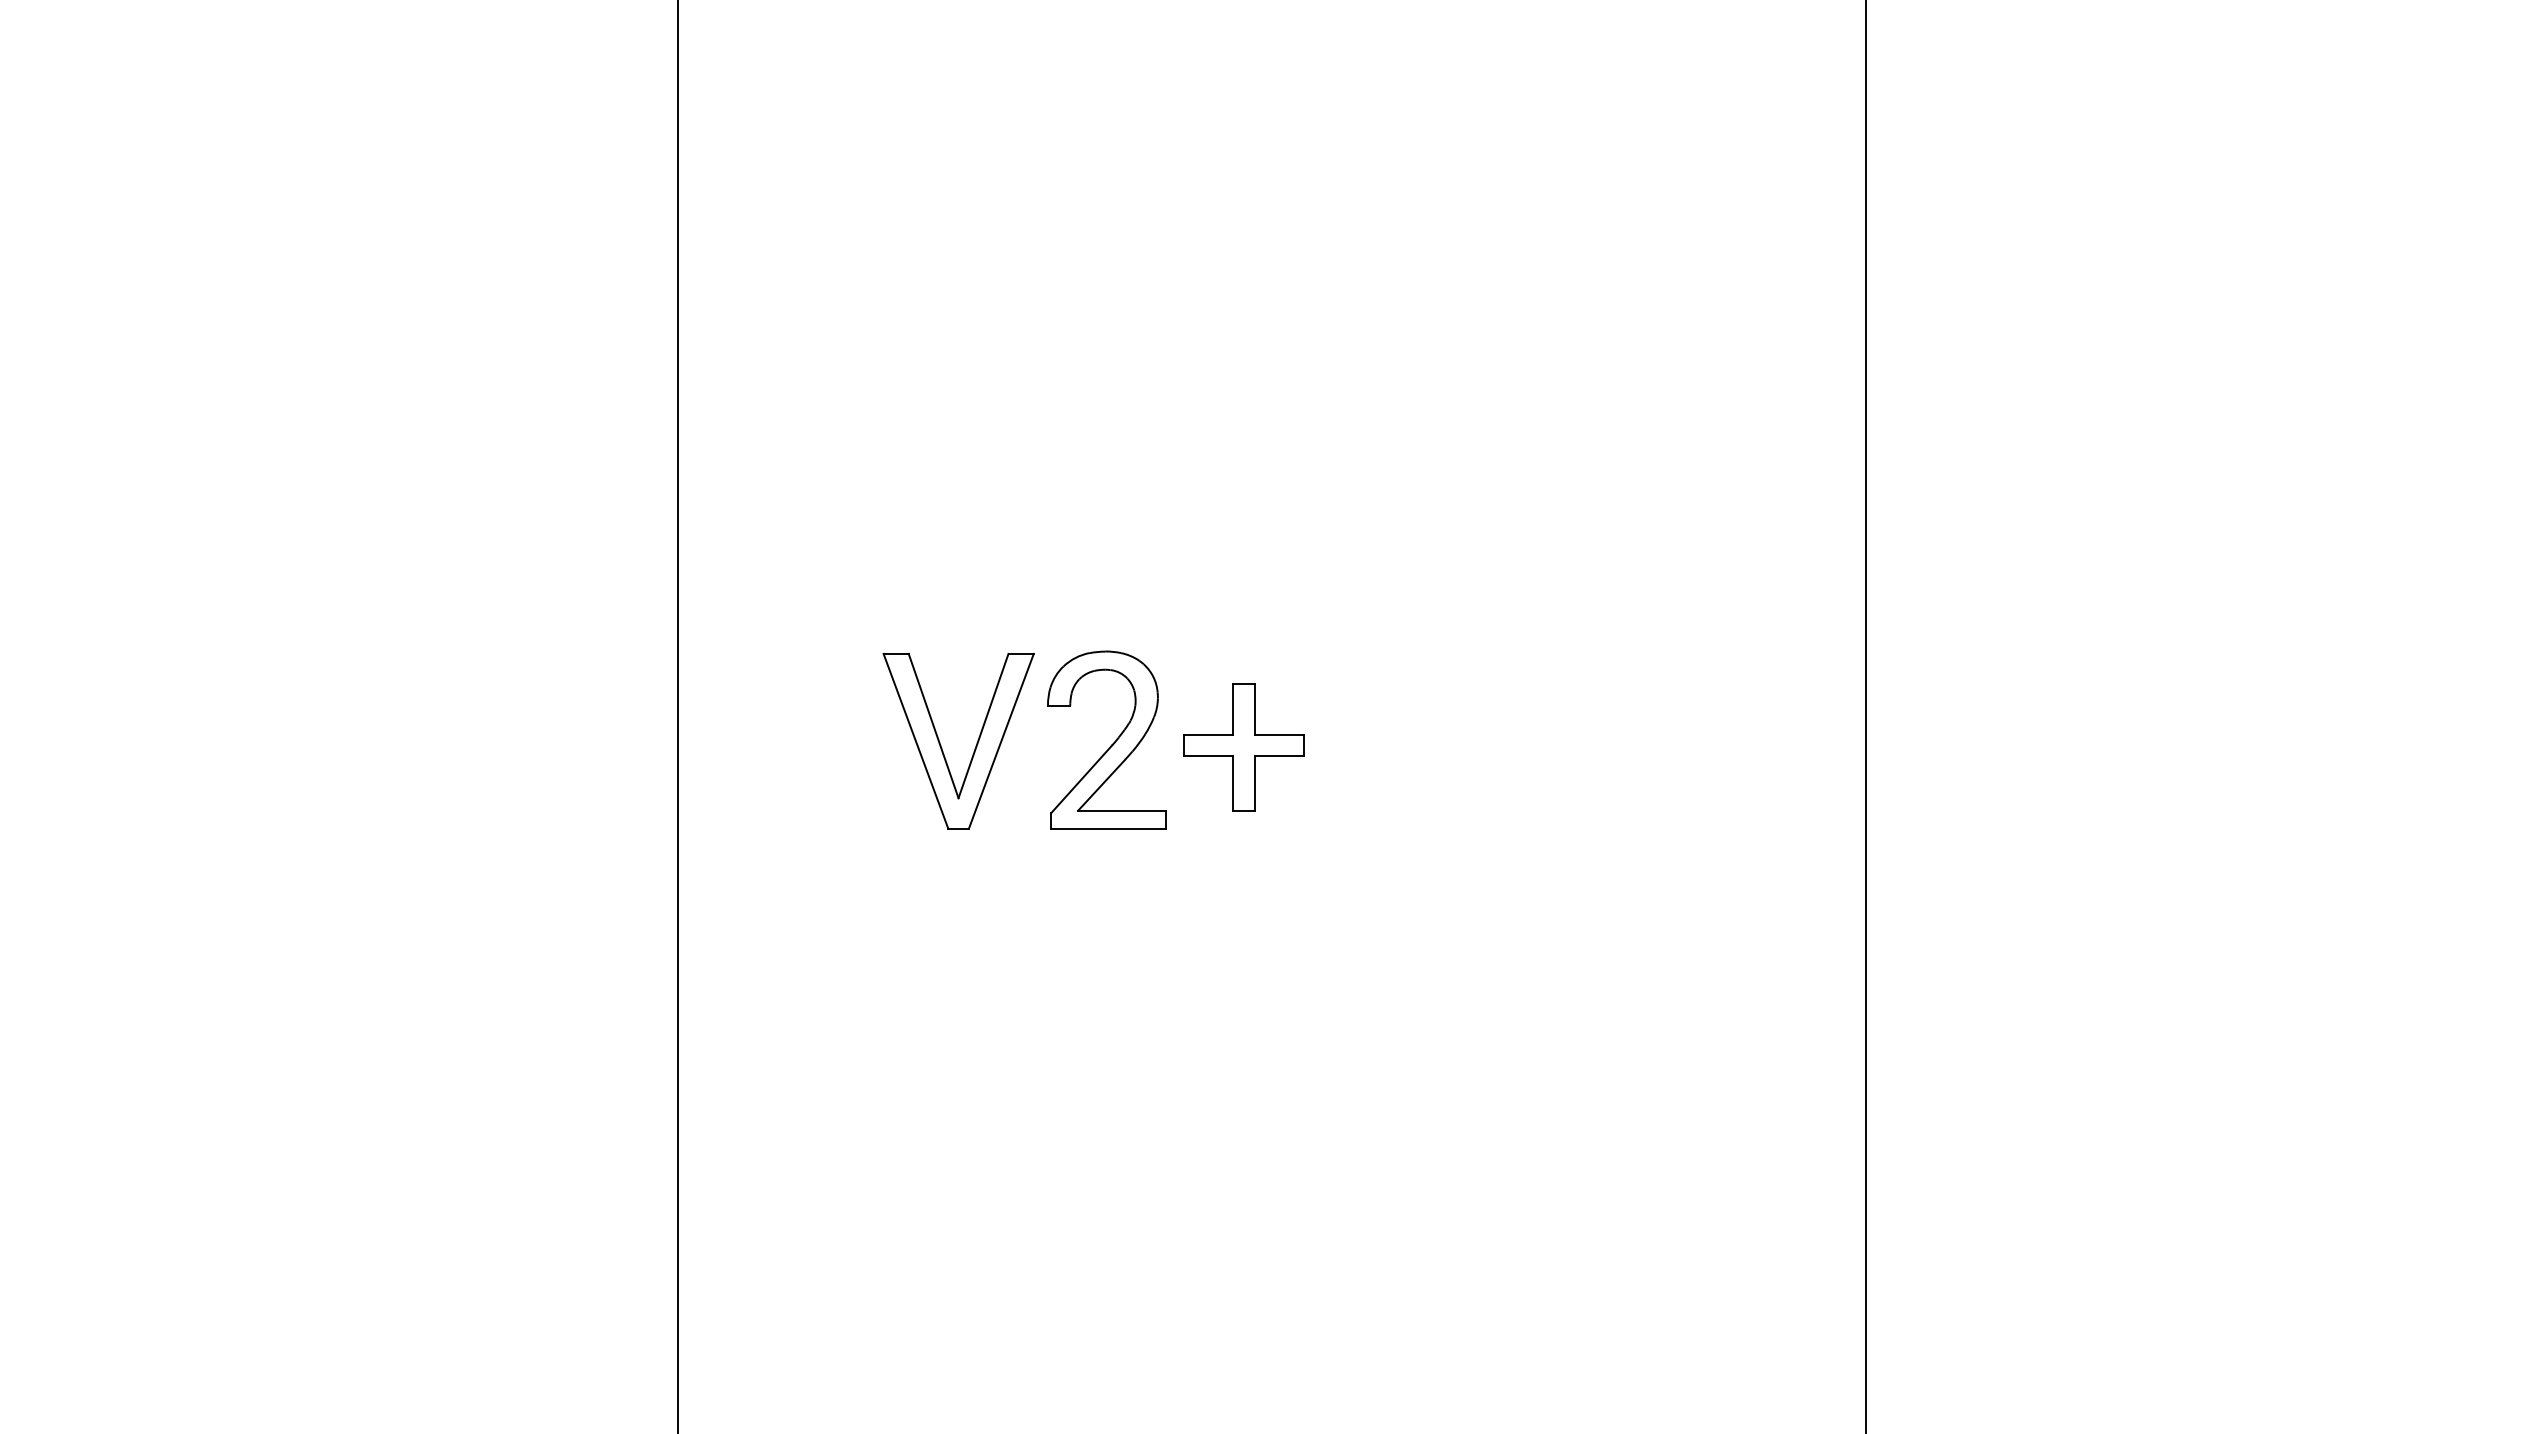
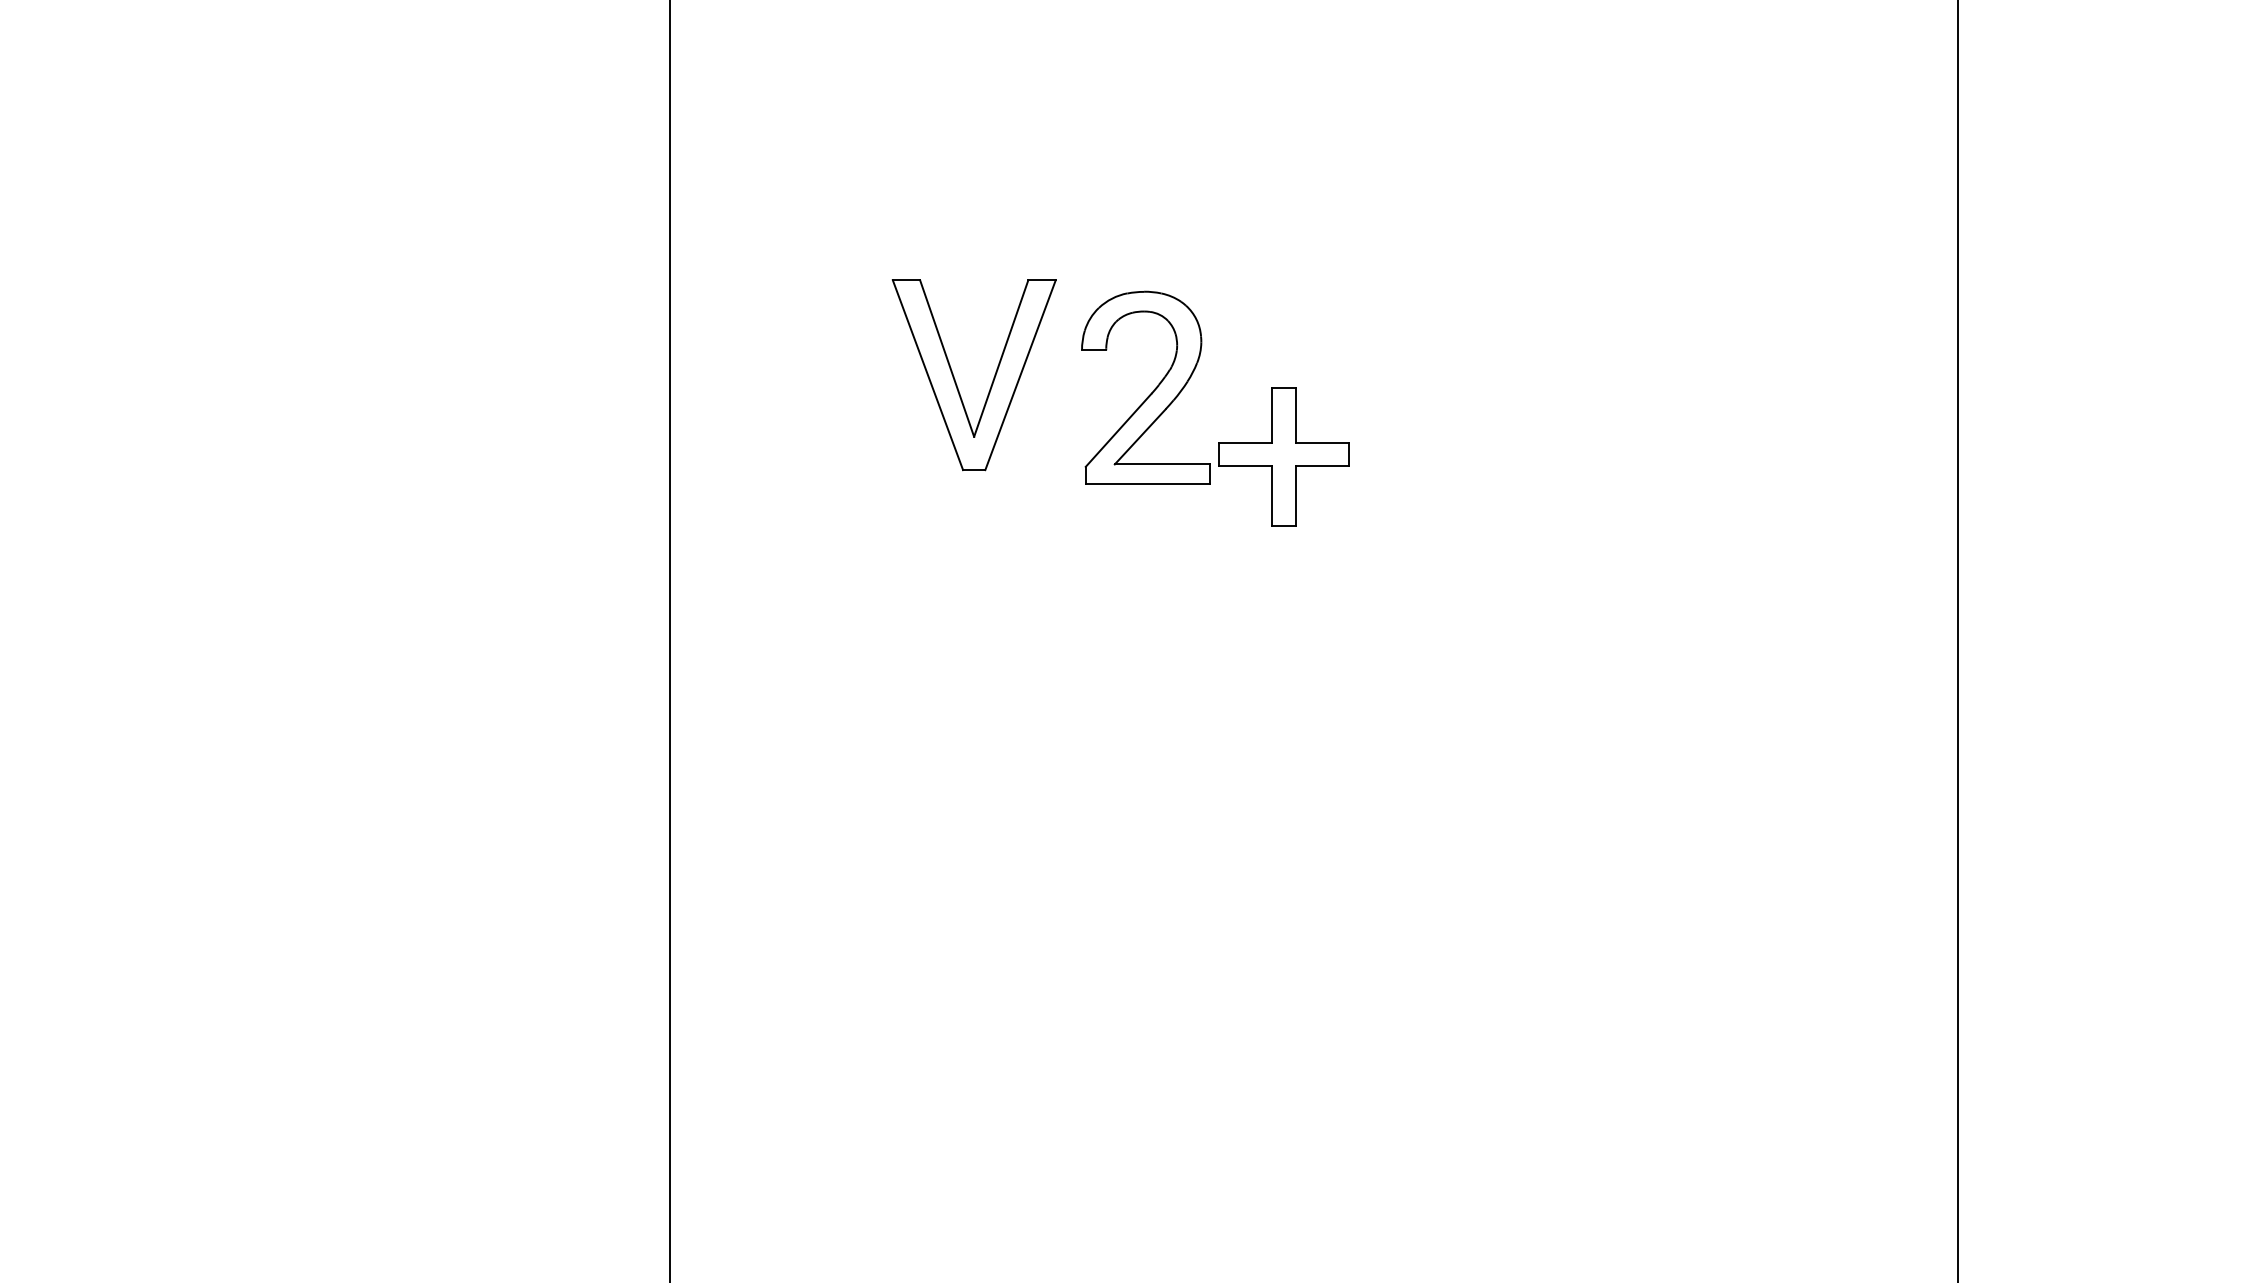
part: (1111, 744) -> (1150, 392), moved
part: (941, 745) -> (955, 379), moved

